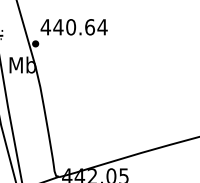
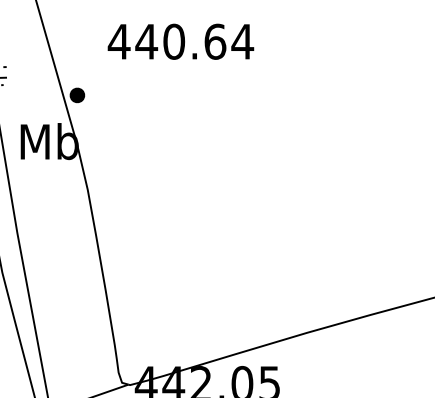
text: (73, 27) -> (179, 42), moved

